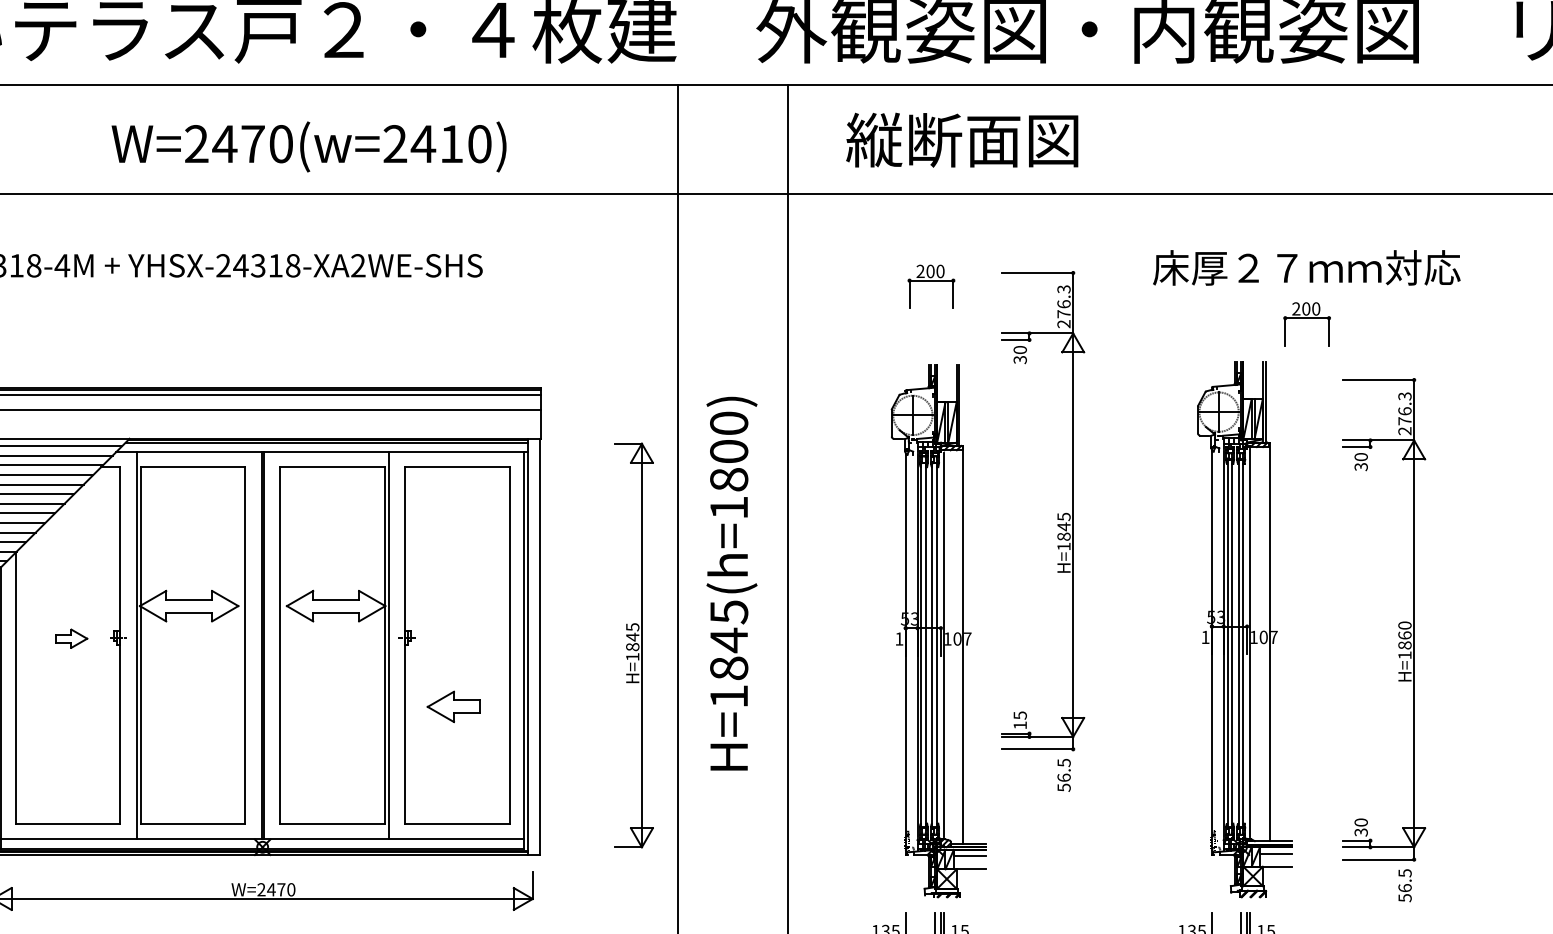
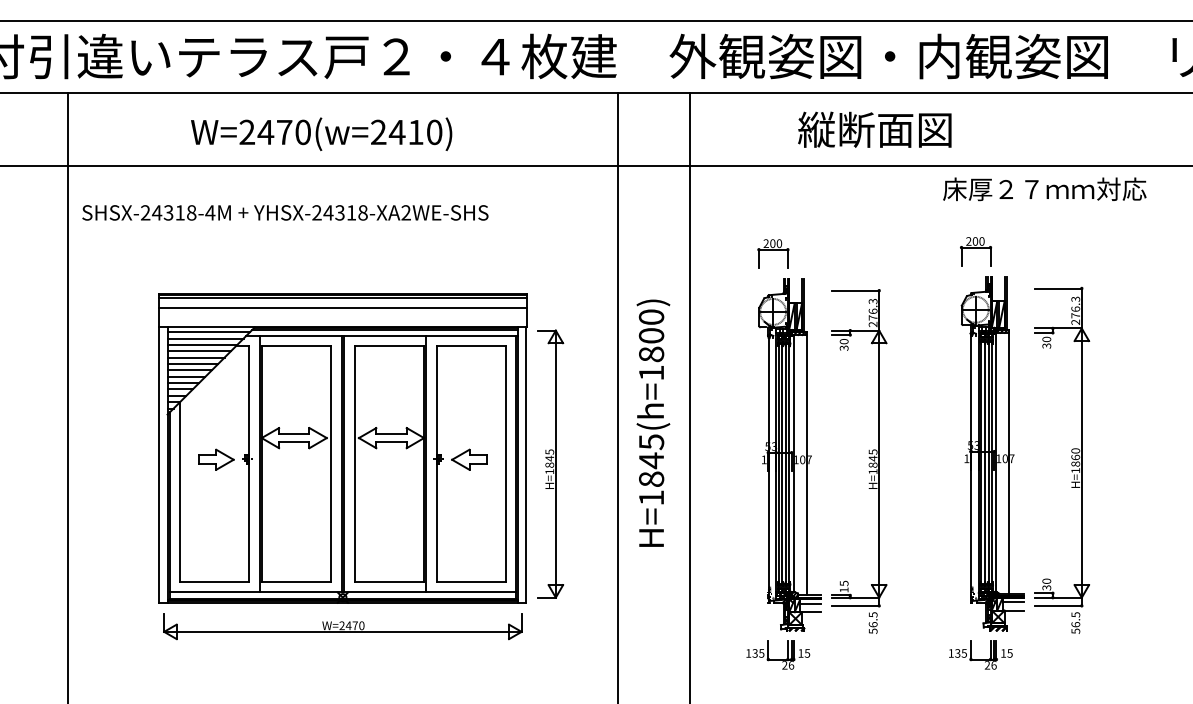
text: (961, 139) -> (874, 129), moved
text: (308, 145) -> (321, 133), moved
text: (1306, 268) -> (1044, 189), moved
part: (931, 286) -> (773, 253), moved
part: (1307, 324) -> (976, 251), moved
part: (1057, 535) -> (868, 464), moved
part: (1398, 636) -> (1071, 458), moved
part: (71, 638) -> (216, 459), size x1.67
part: (633, 644) -> (550, 463), moved
part: (454, 706) -> (469, 459), moved

